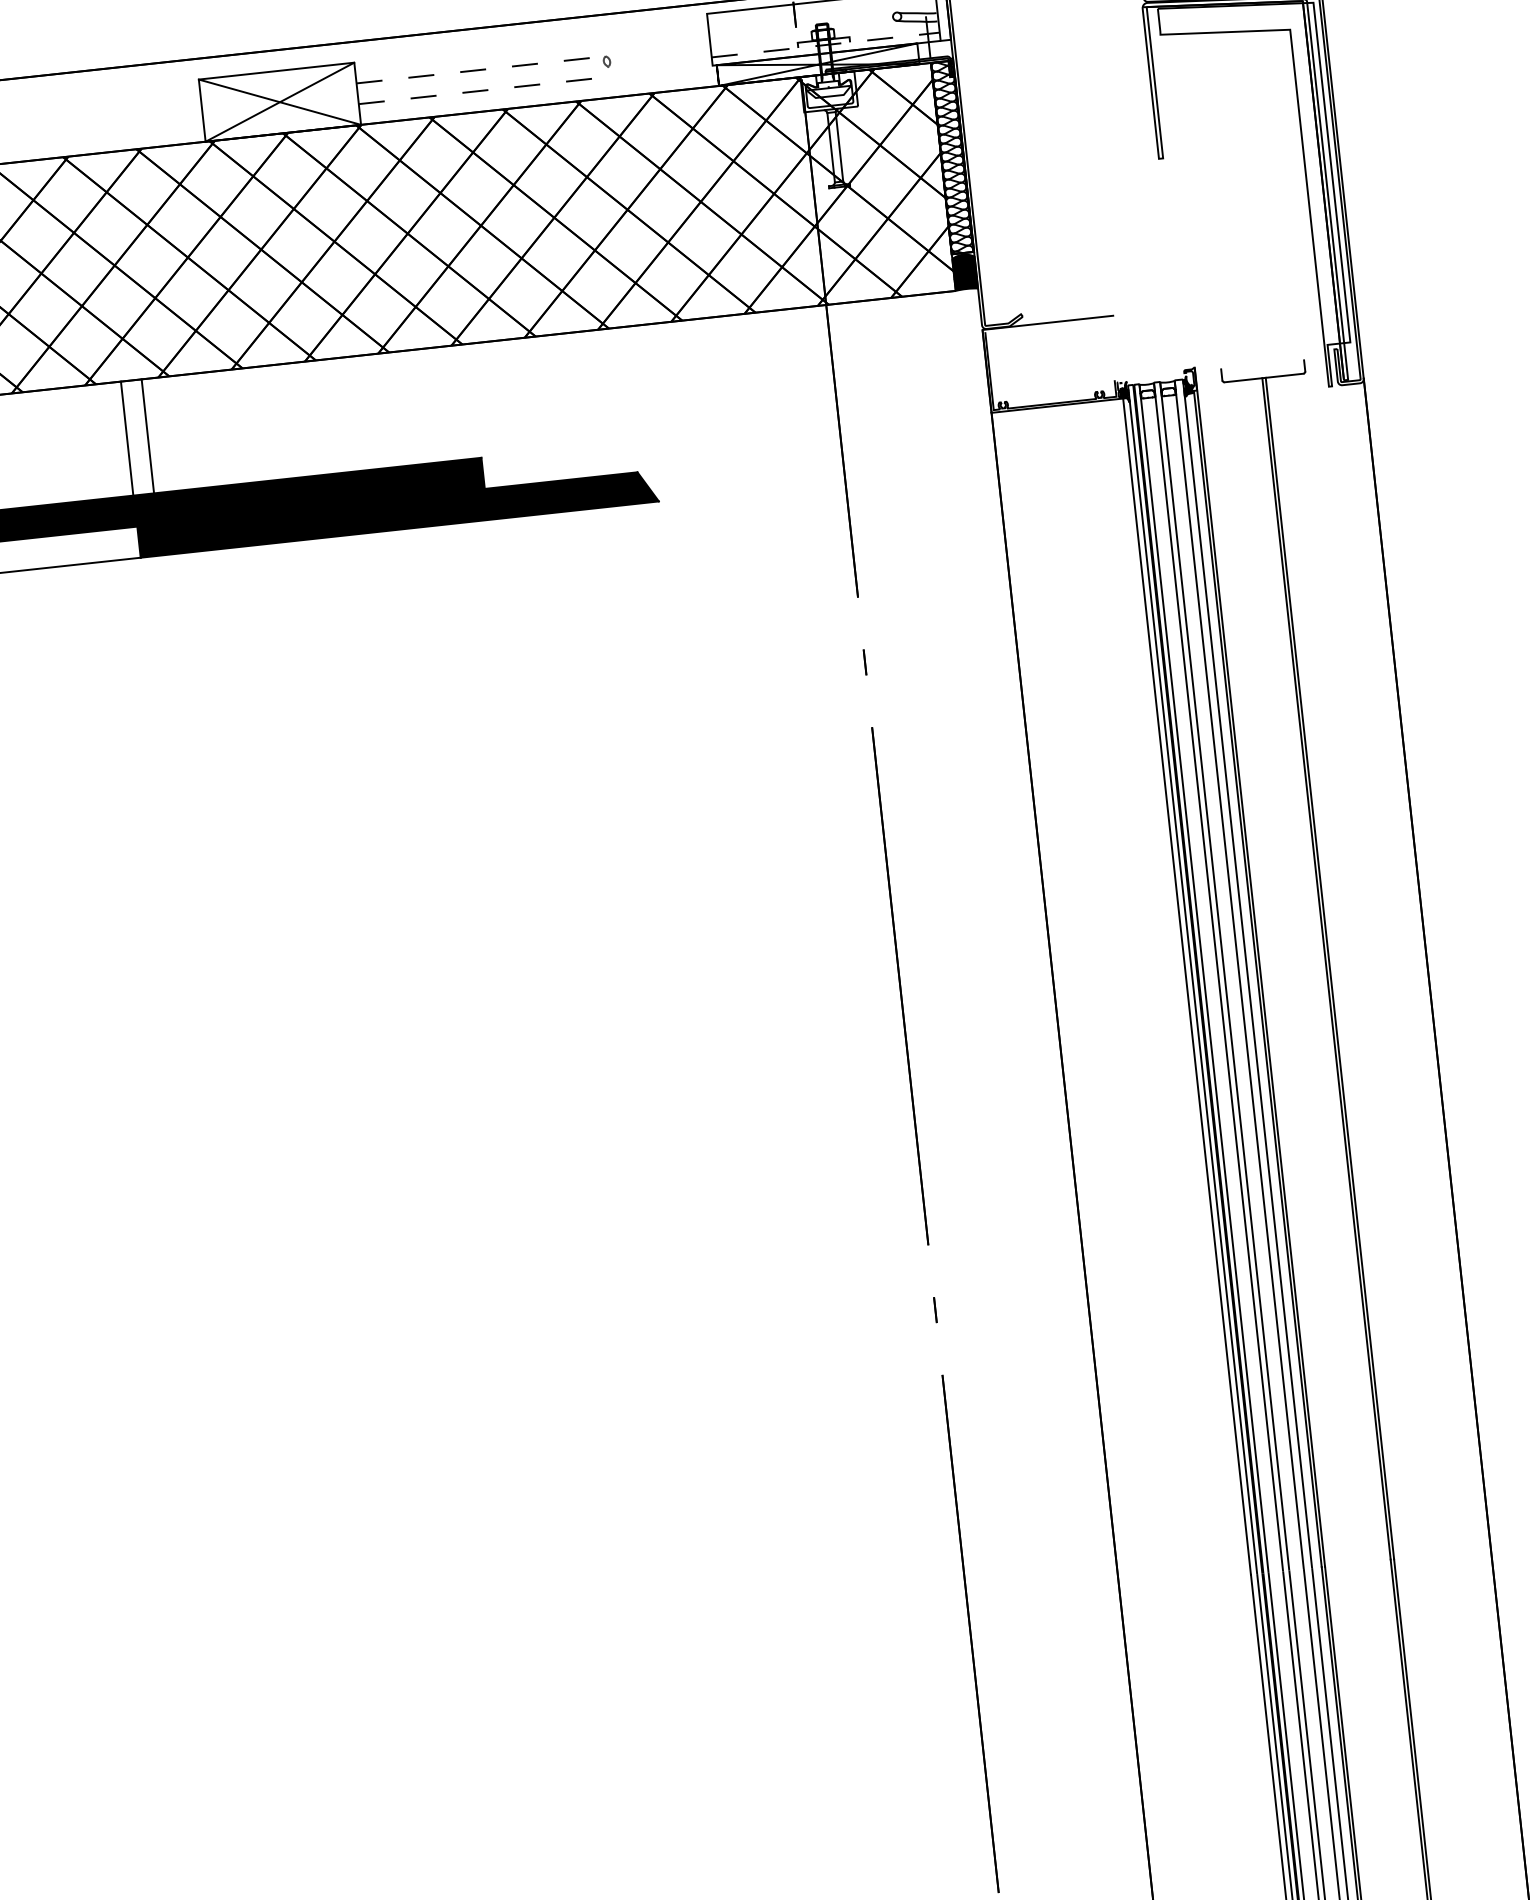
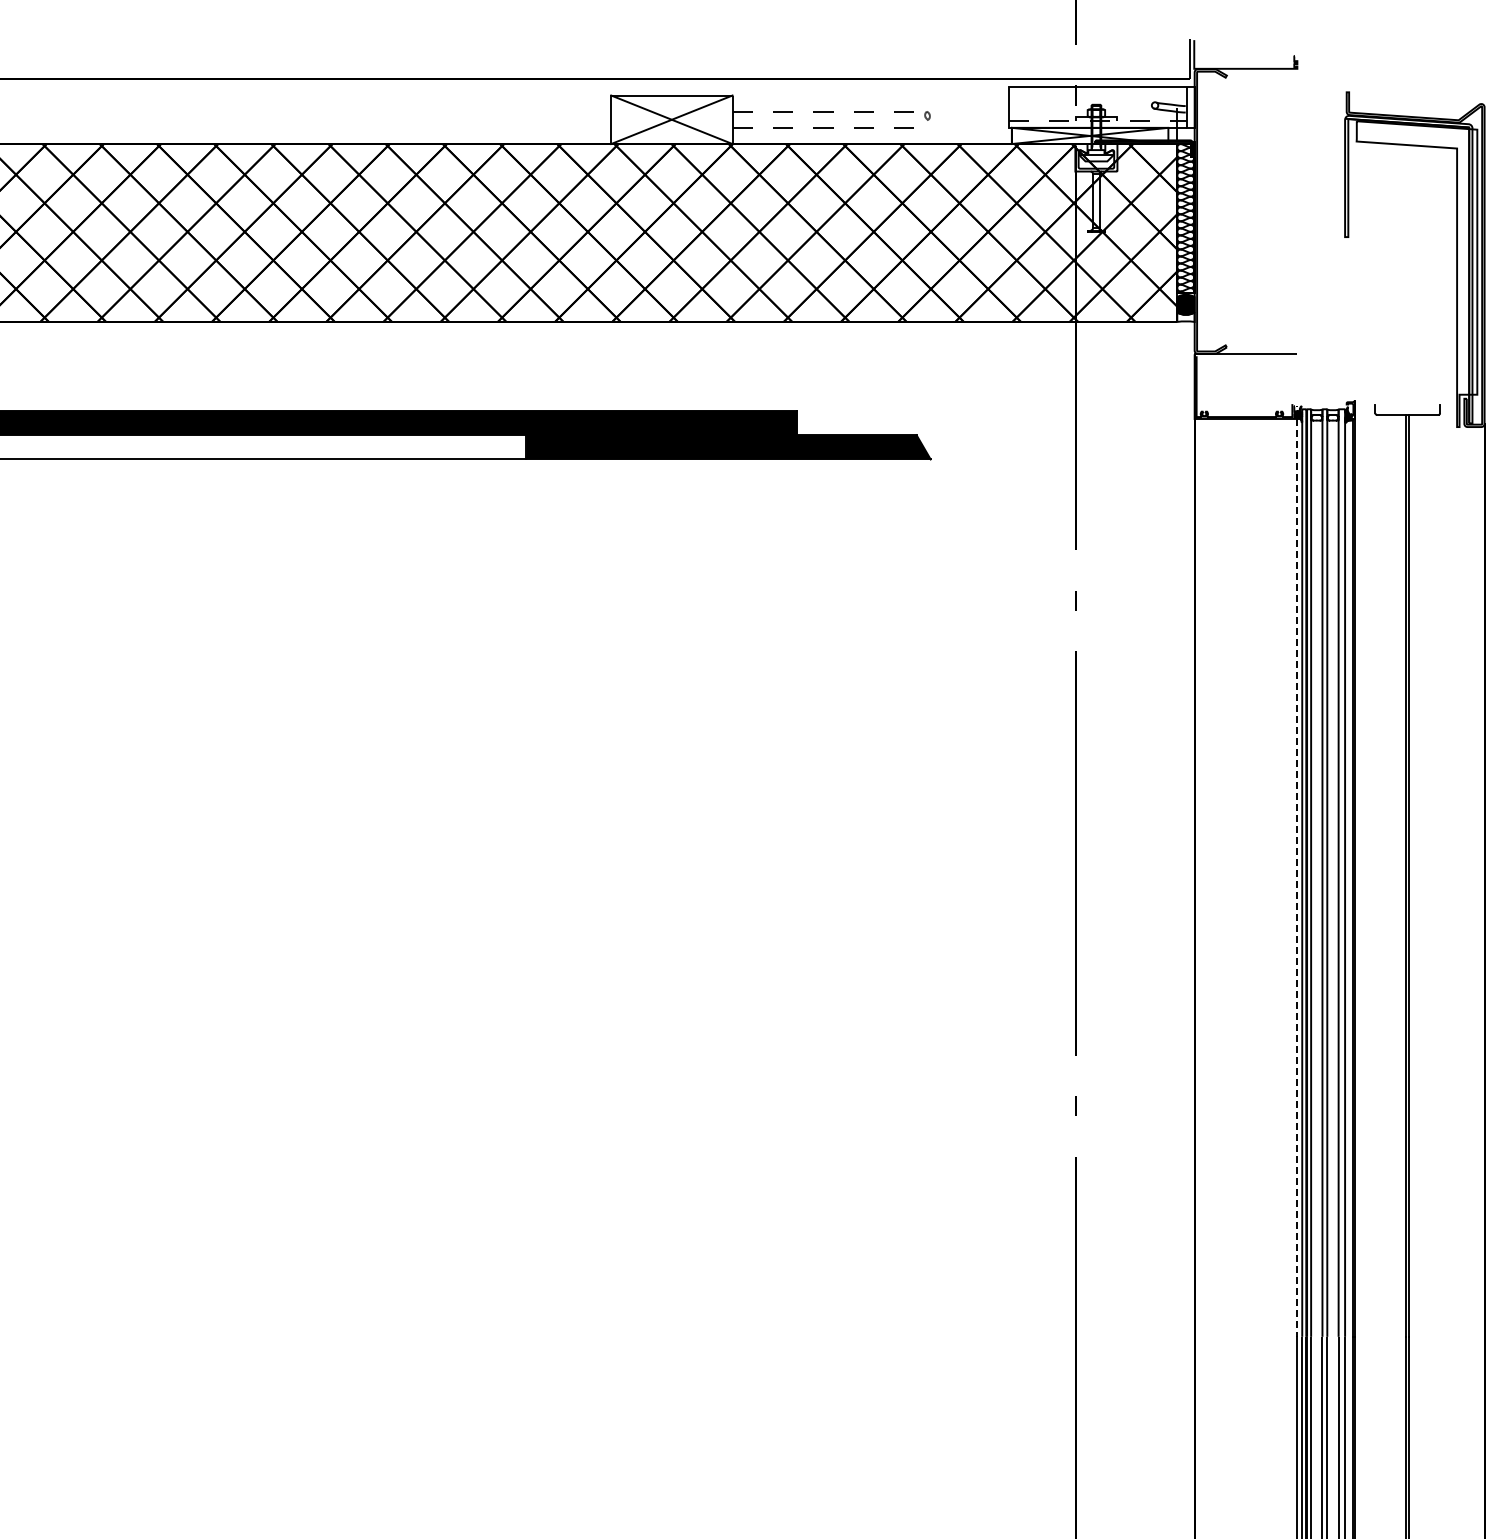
fill: (965, 282) -> (1185, 316), removed
line: (148, 435) -> (542, 365), removed
line: (126, 437) -> (525, 365), removed
line: (1187, 986) -> (1297, 877), solid -> dashed

